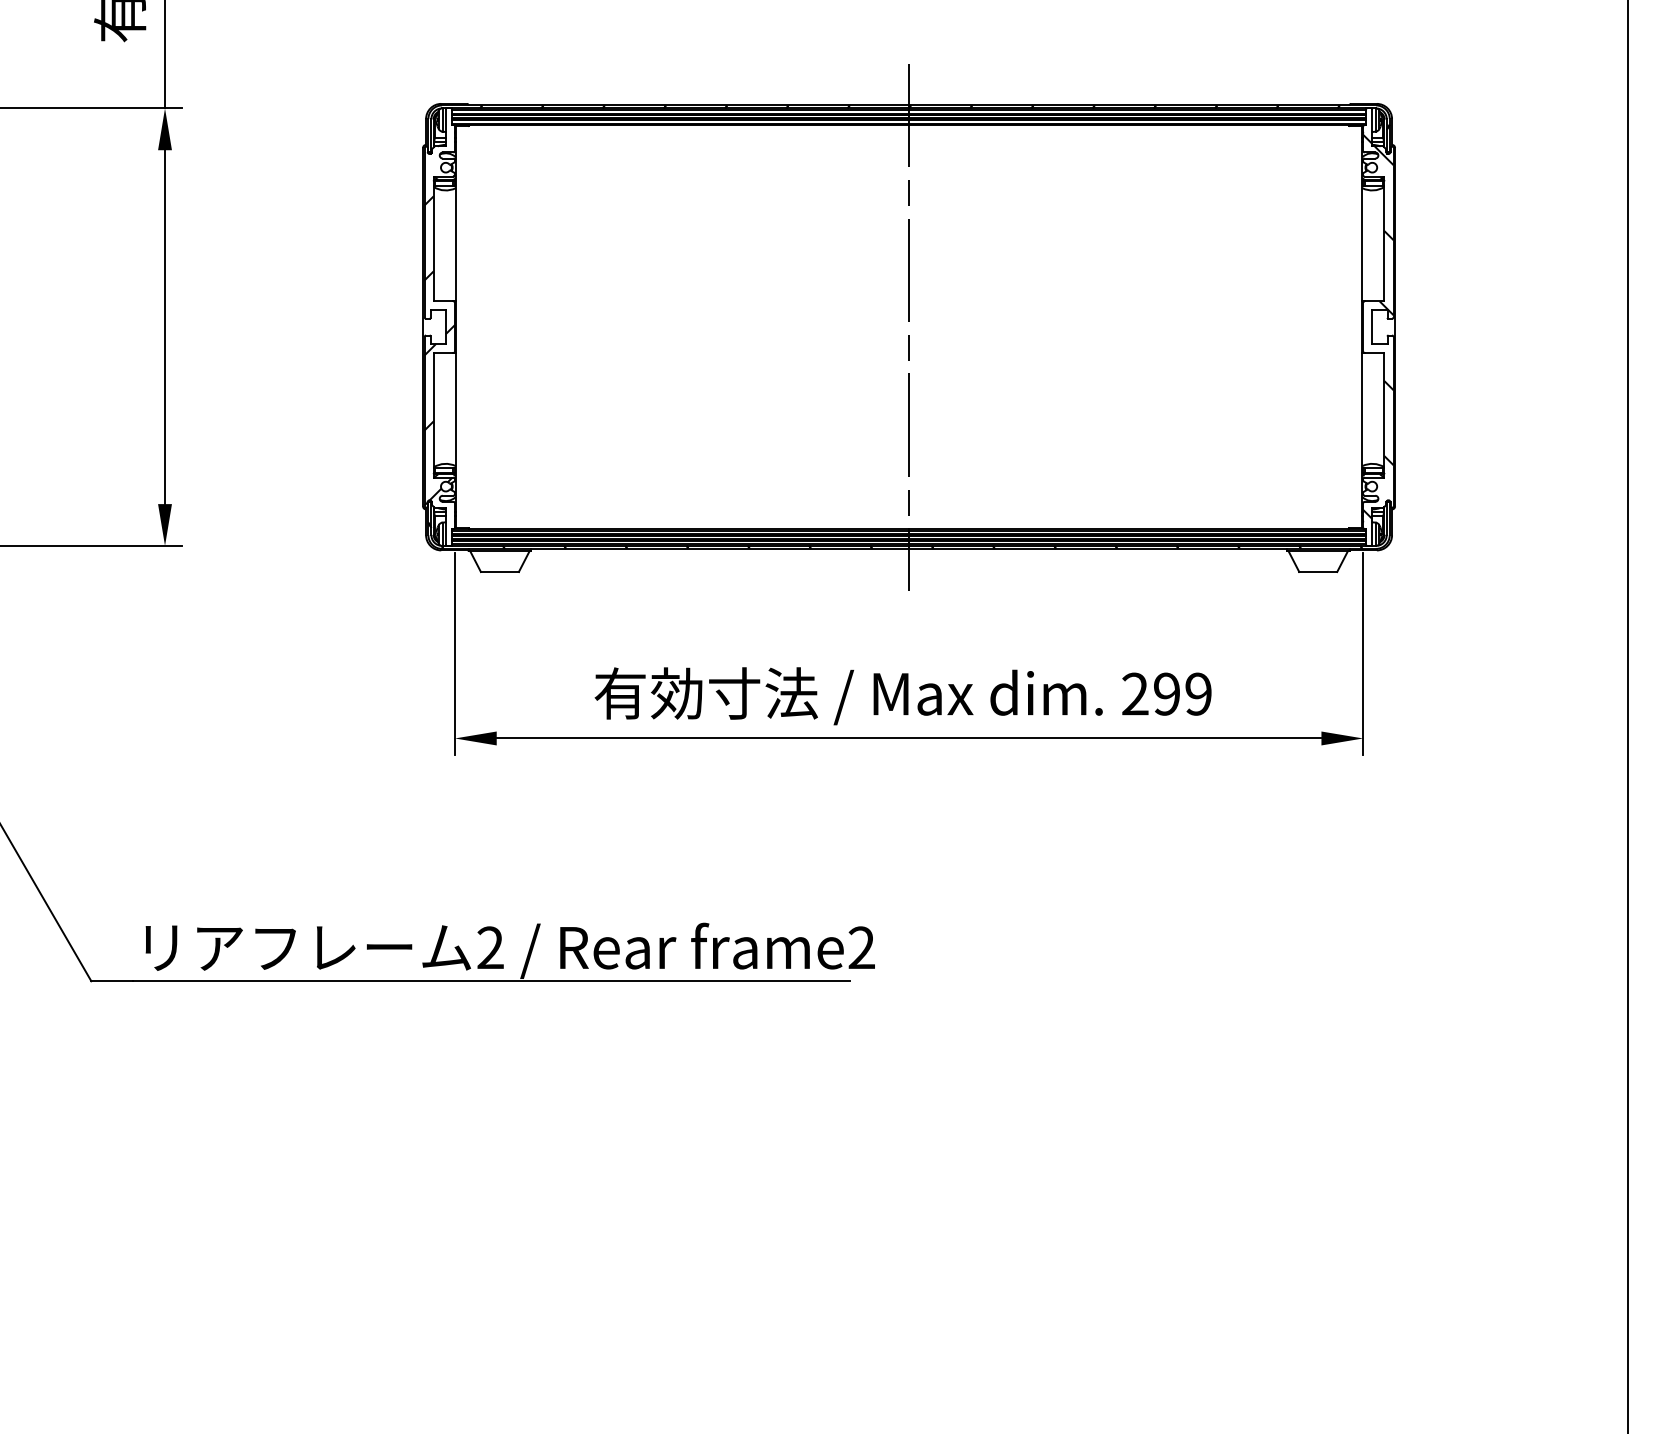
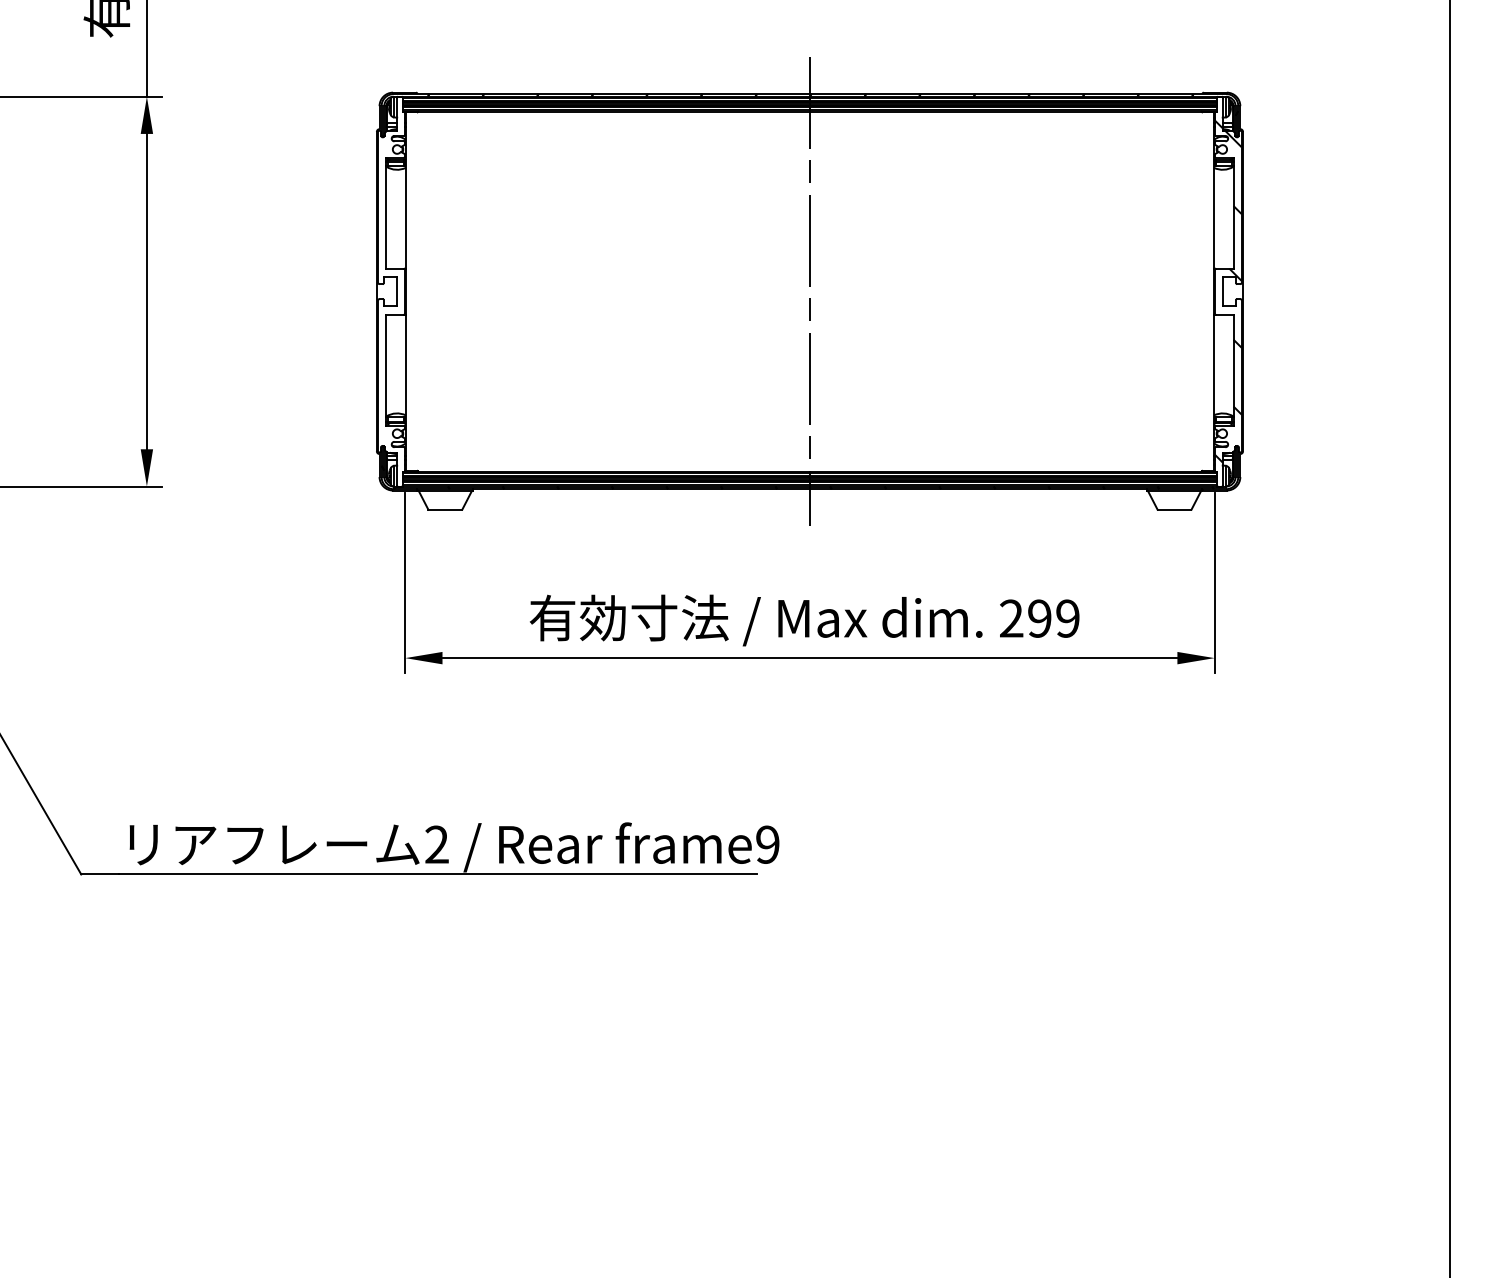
hatch: (439, 306) -> (391, 273), removed
text: (861, 947) -> (767, 844), frame2 -> frame9

